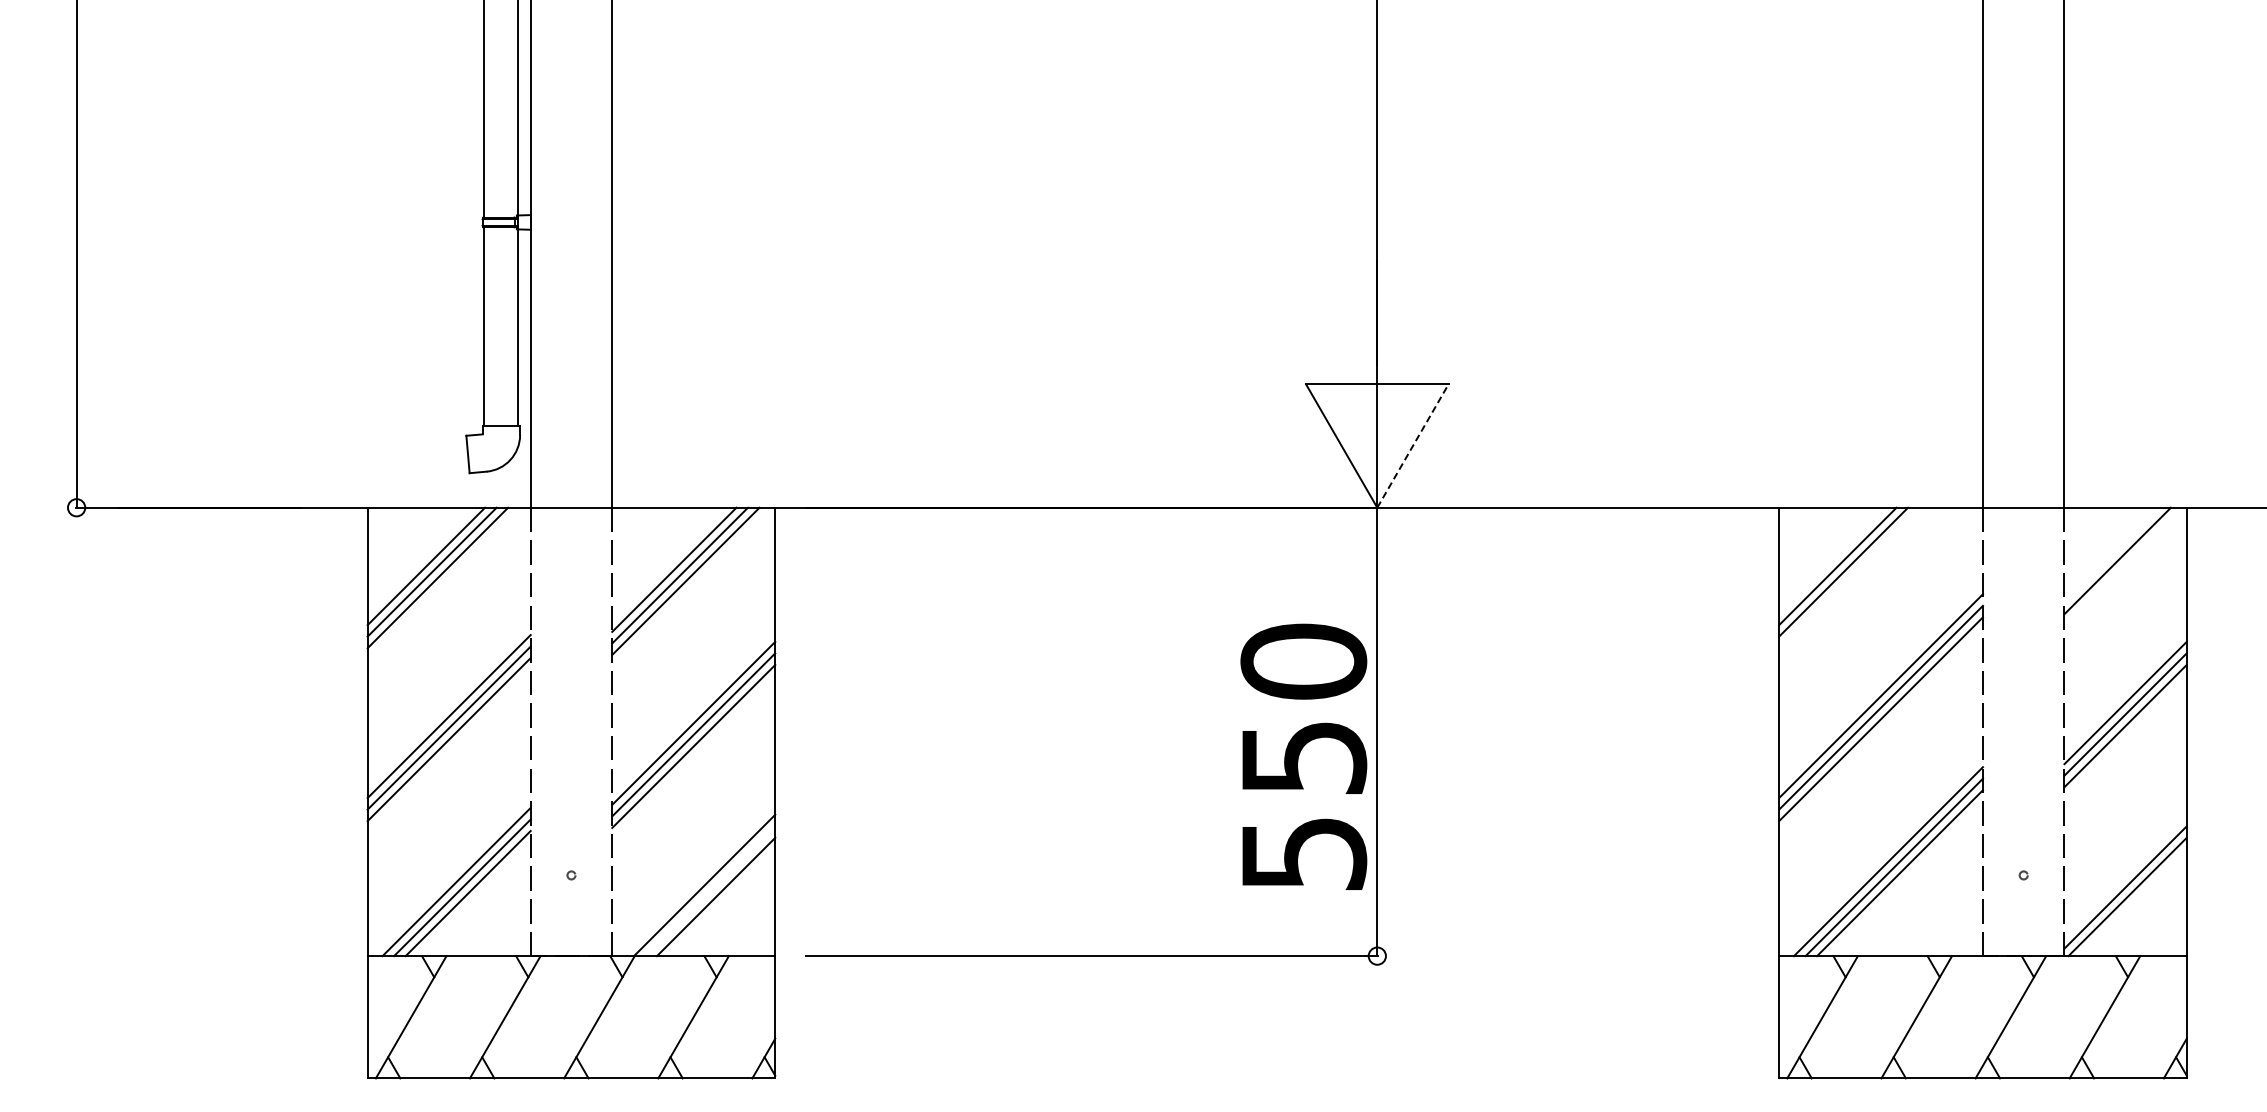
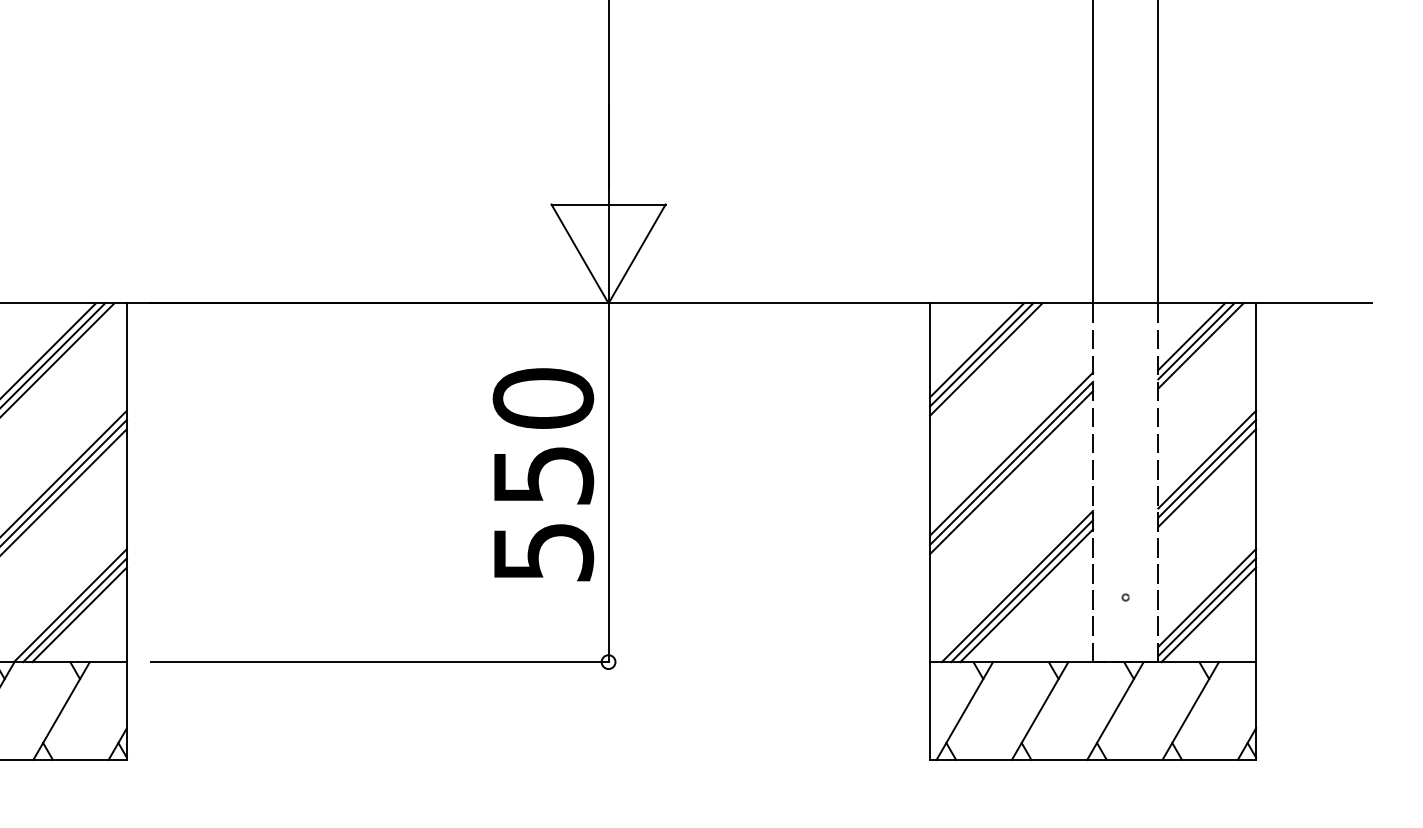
line: (1413, 445) -> (637, 253), dashed -> solid
line: (2105, 549) -> (1191, 336), added
line: (2111, 554) -> (1195, 340), added
line: (1849, 577) -> (986, 359), added
text: (1303, 756) -> (543, 474), moved
line: (2125, 875) -> (1207, 597), added
line: (710, 891) -> (75, 610), added

